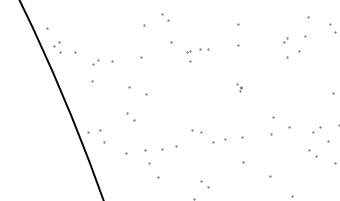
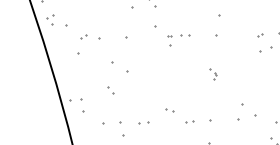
part: (239, 87) -> (213, 74), size x1.67
part: (219, 141) -> (189, 121), size x0.62
part: (169, 147) -> (143, 122), size x0.62

